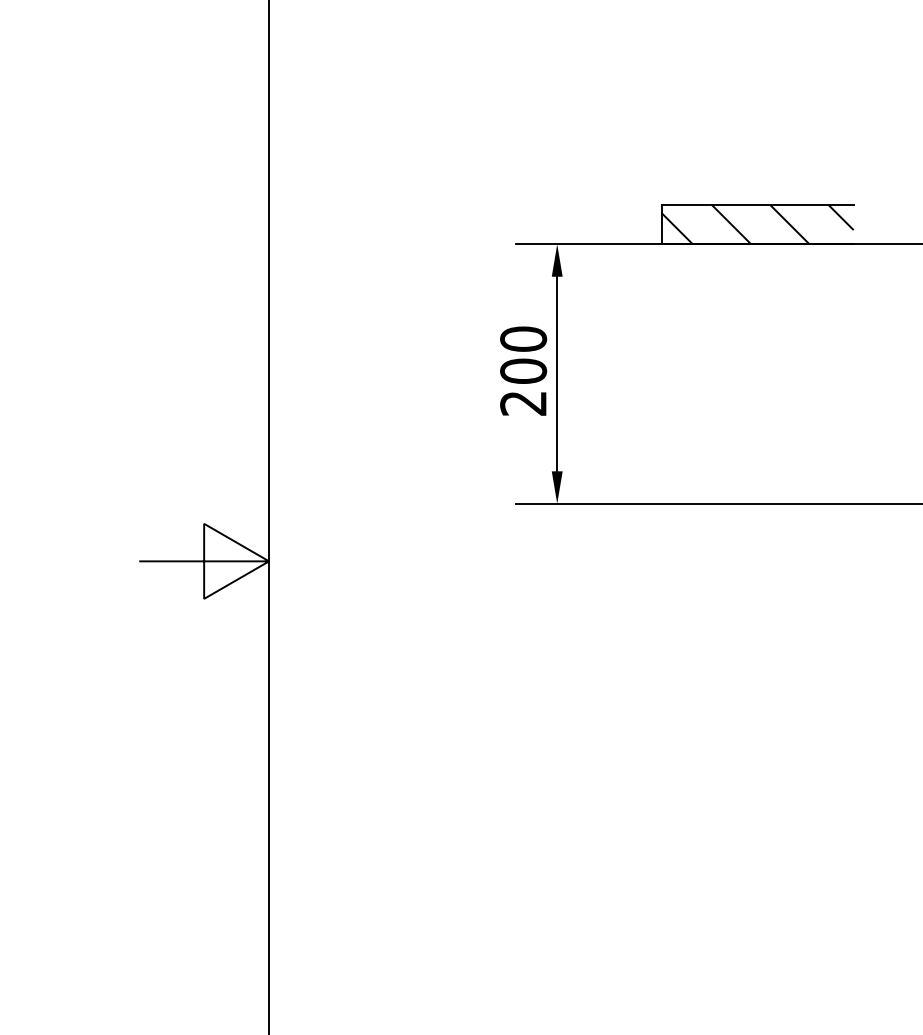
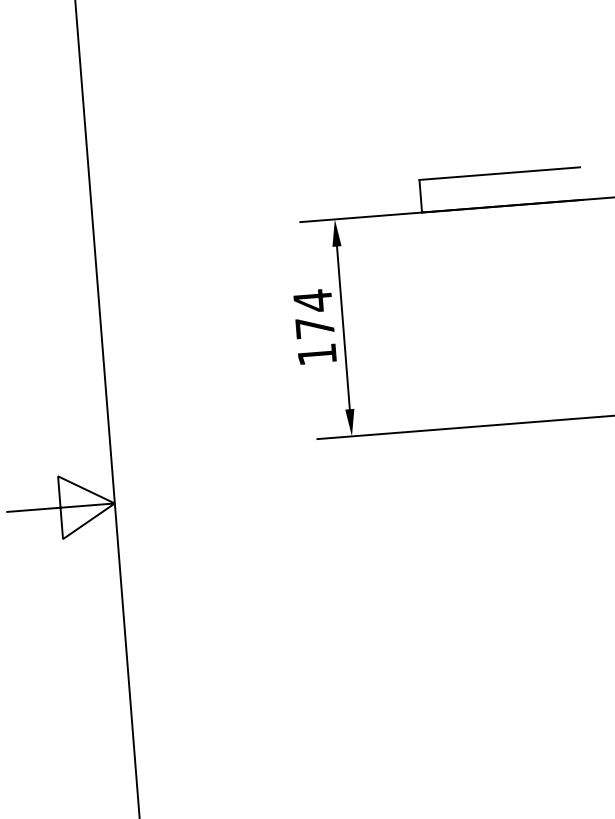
hatch: (757, 224) -> (501, 189), removed
text: (523, 370) -> (314, 327), 200 -> 174

